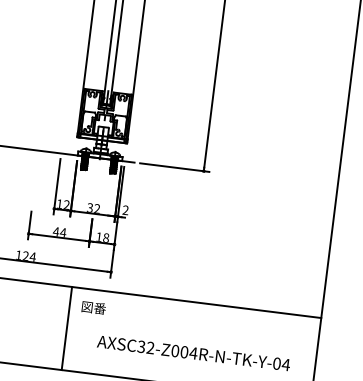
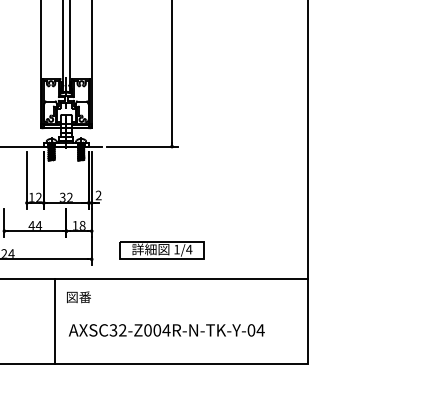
part: (180, 272) -> (161, 250), added
text: (193, 353) -> (166, 330), moved

